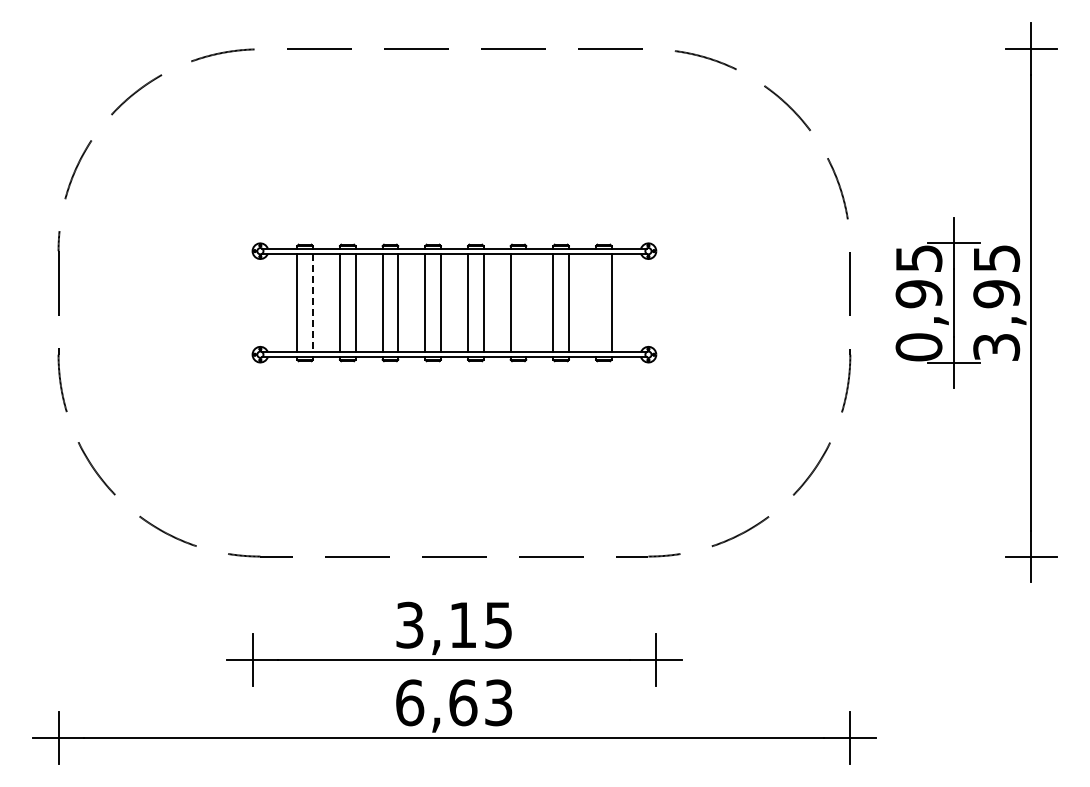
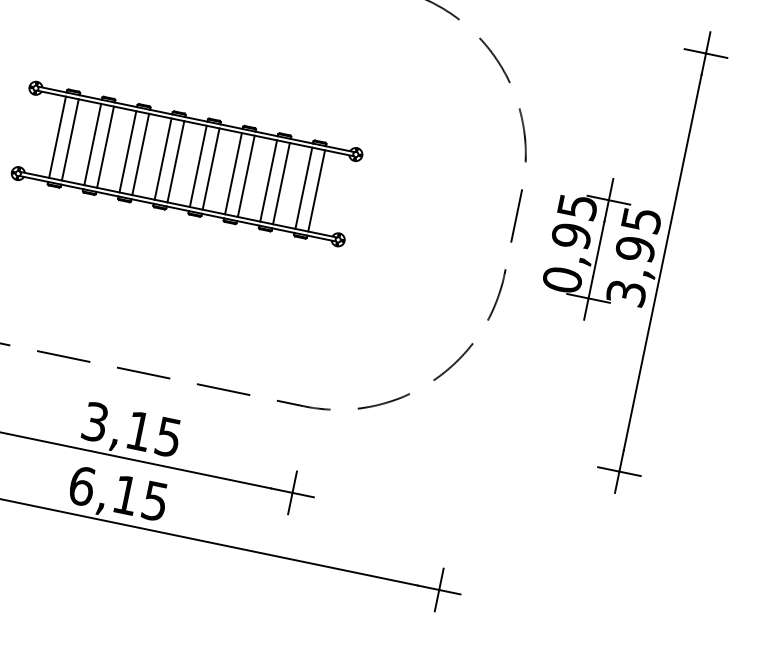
line: (526, 302) -> (246, 176), added
line: (596, 302) -> (304, 187), added
line: (312, 303) -> (69, 140), dashed -> solid
text: (480, 702) -> (140, 497), 6,63 -> 6,15

